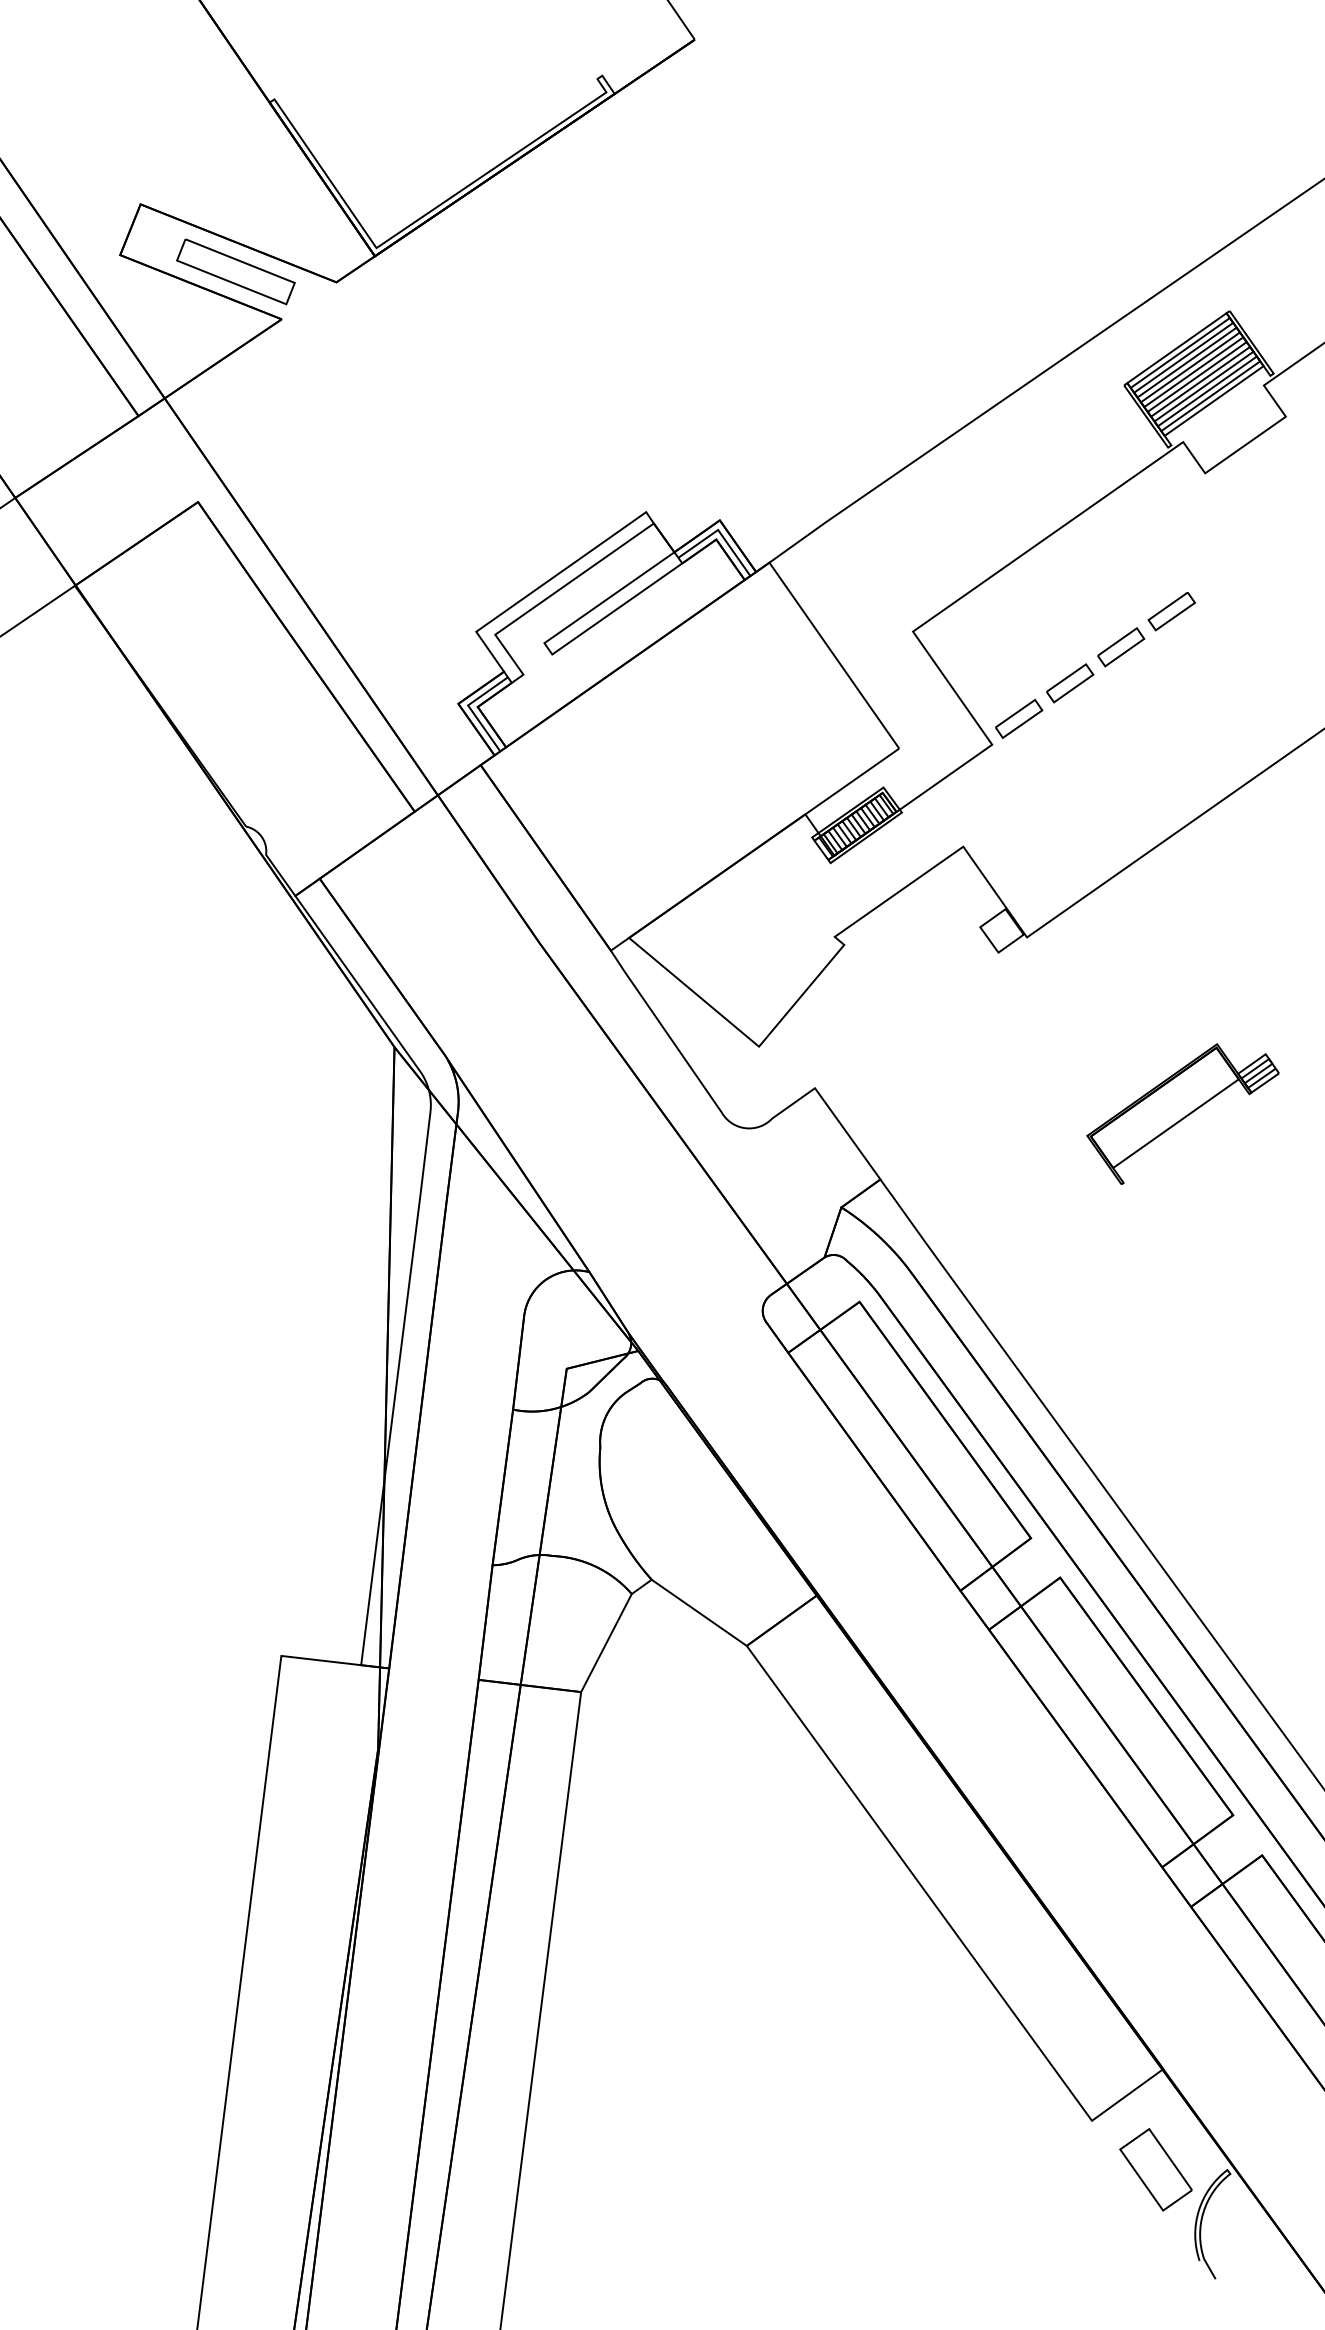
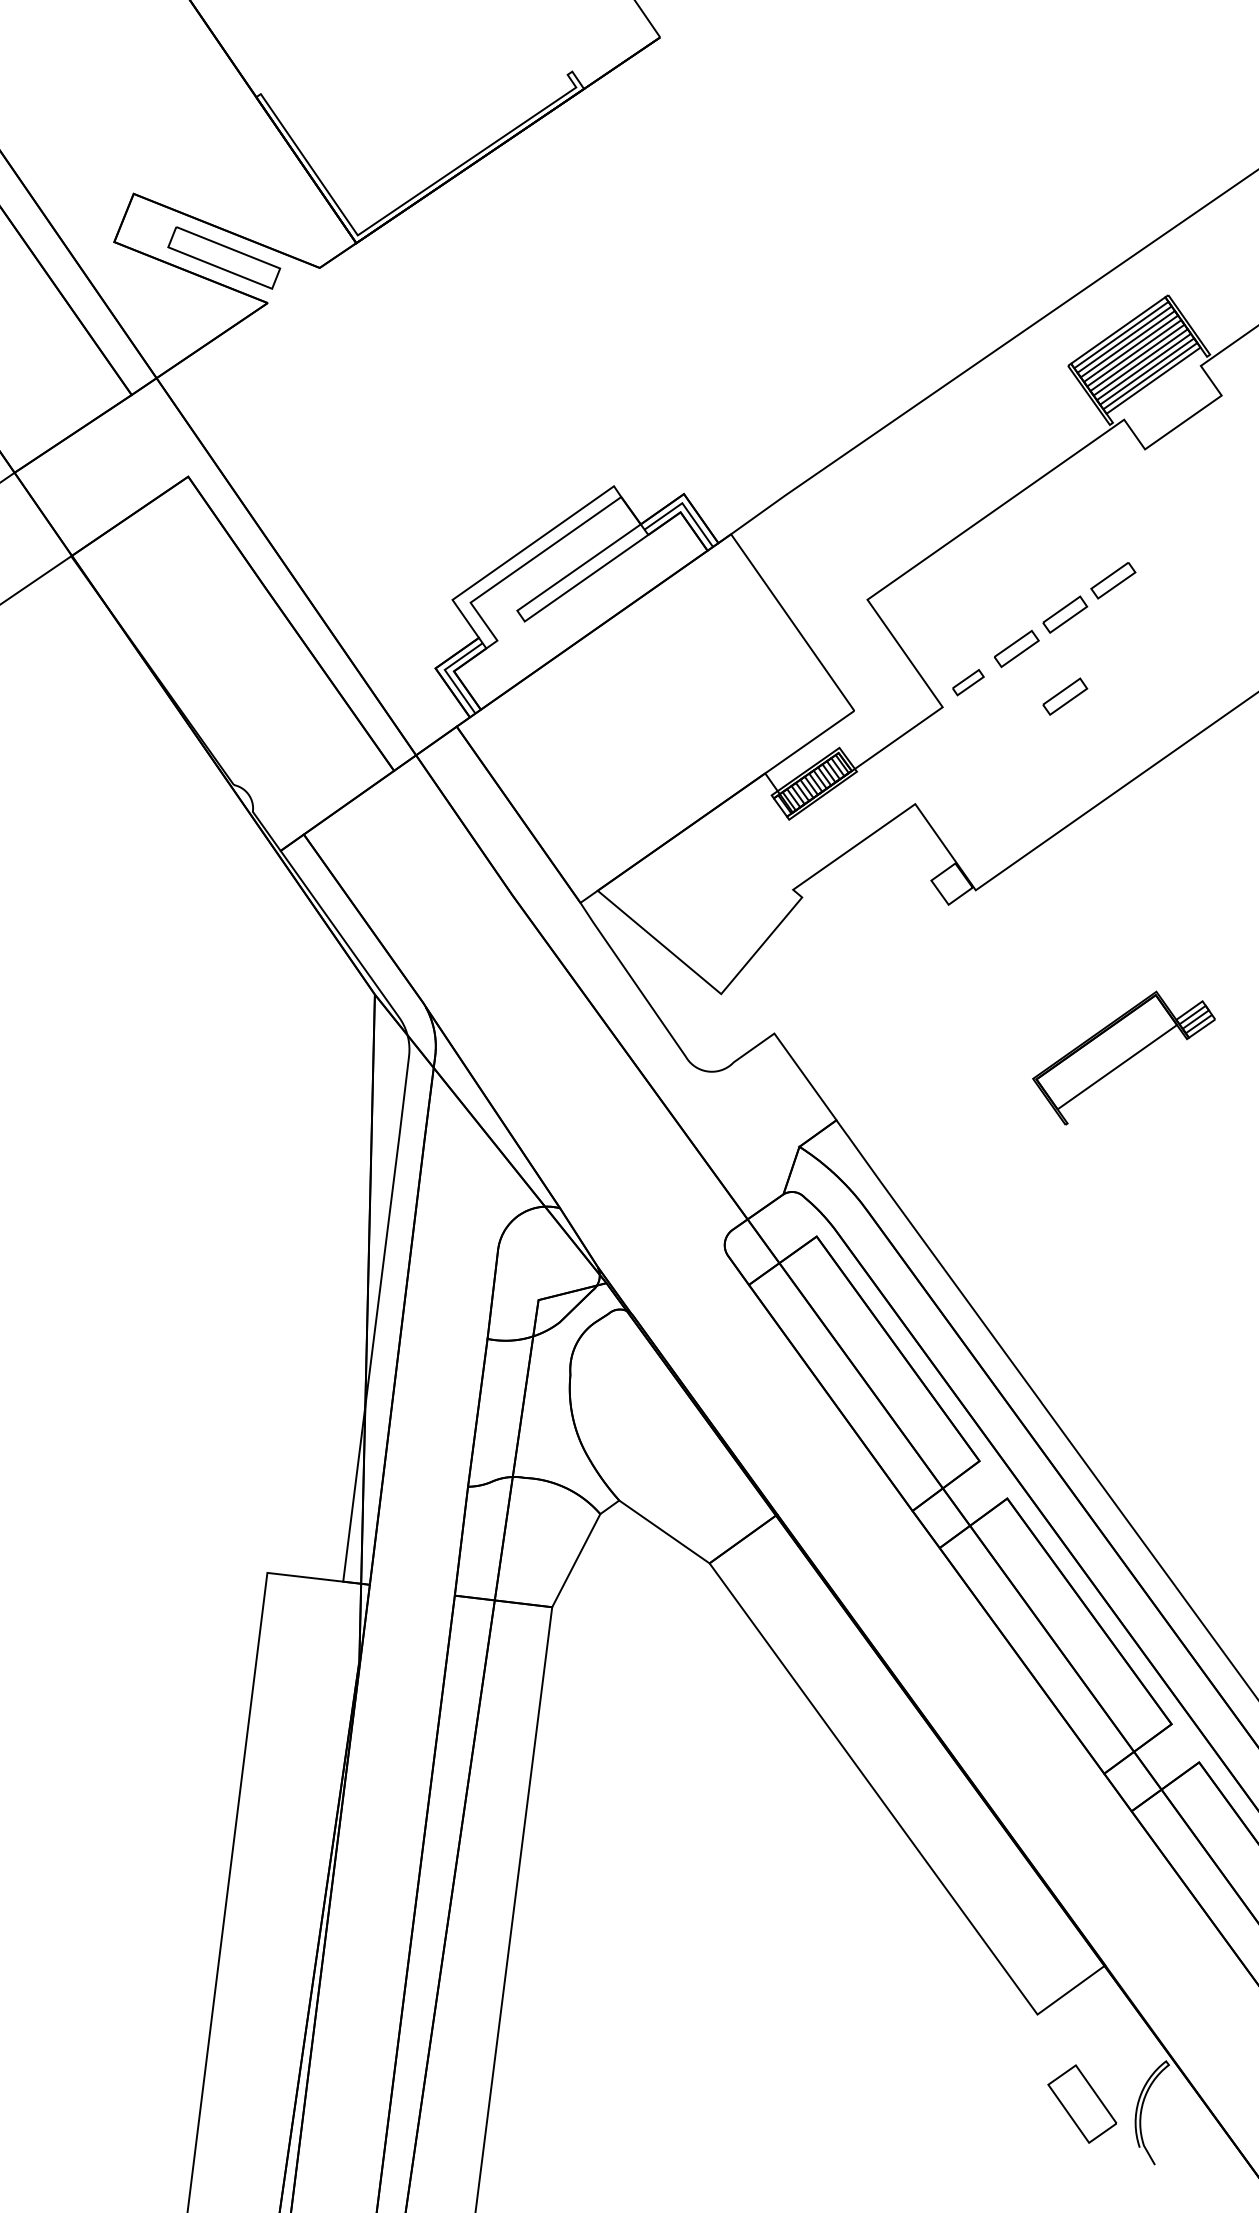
part: (1019, 718) -> (968, 682), size x0.7
part: (1121, 733) -> (1065, 696), added
part: (1156, 2169) -> (1082, 2103), moved

